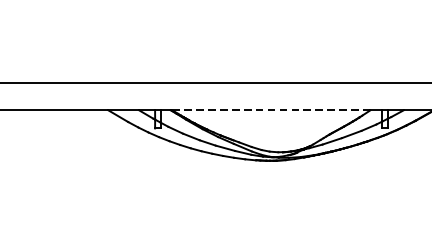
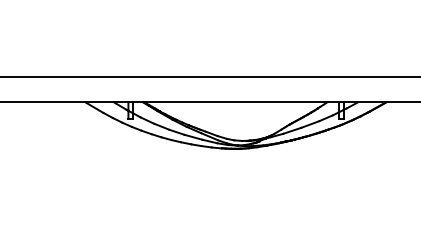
line: (271, 110) -> (236, 102), dashed -> solid

